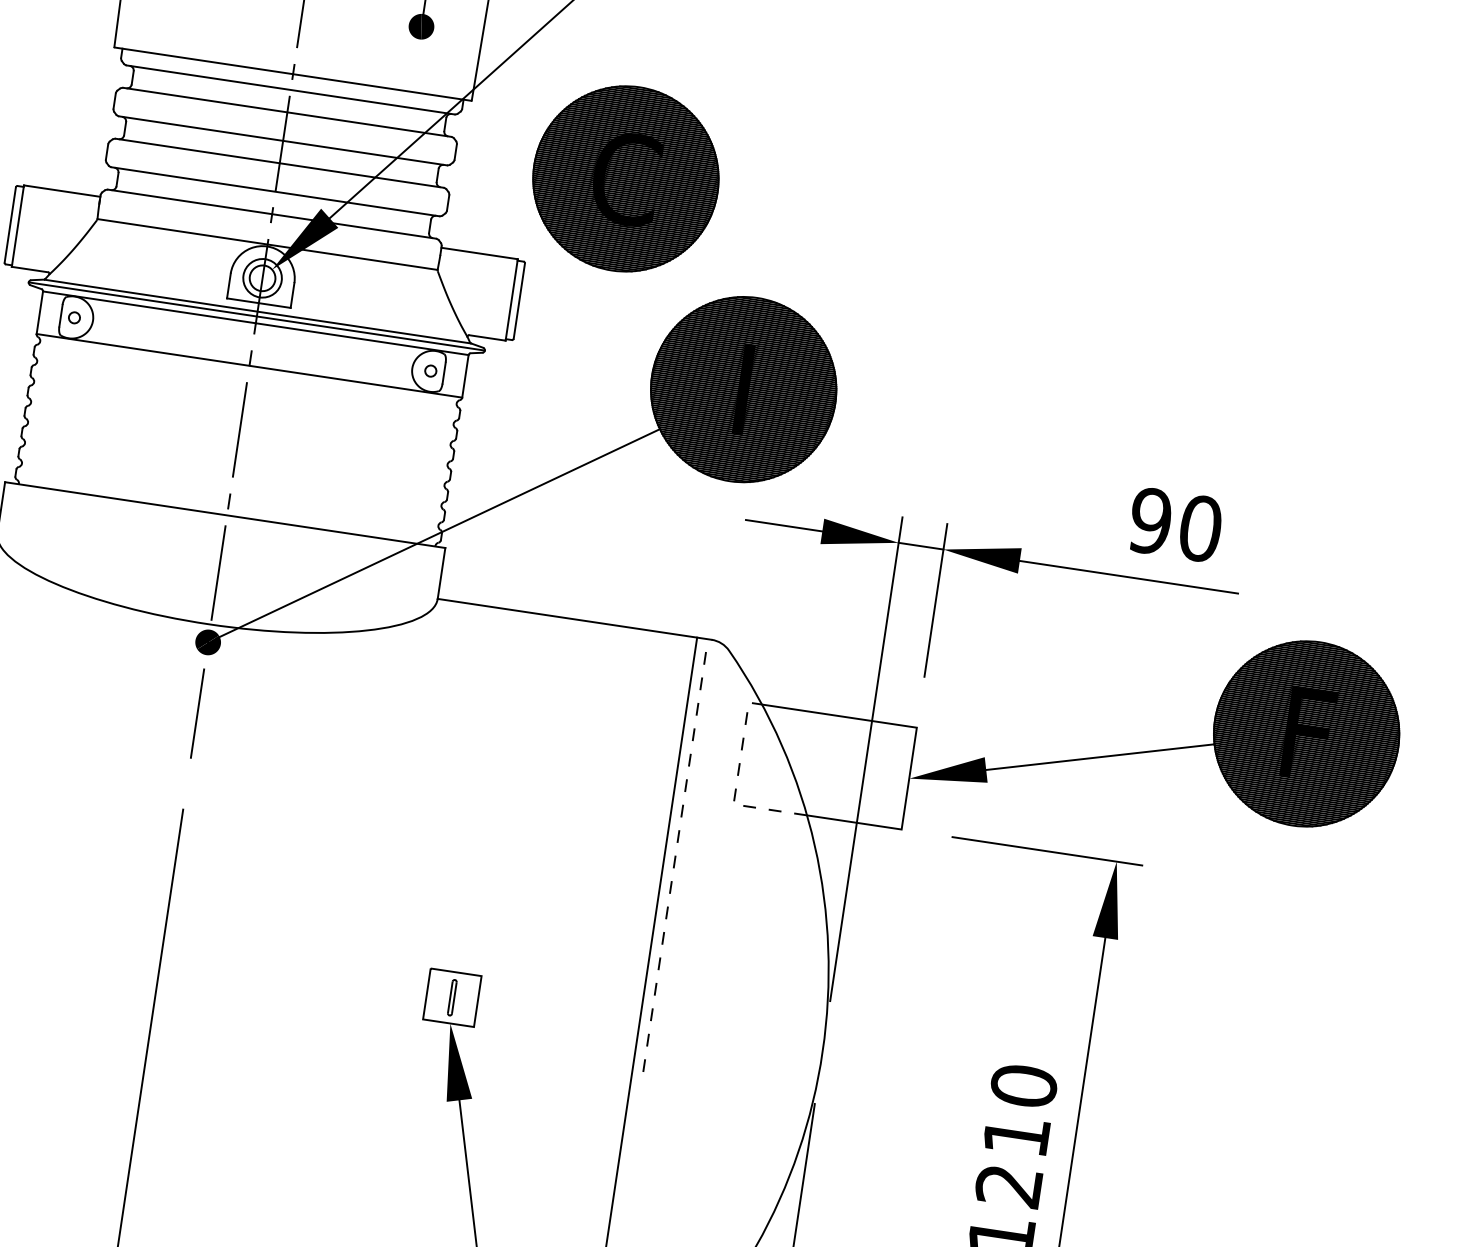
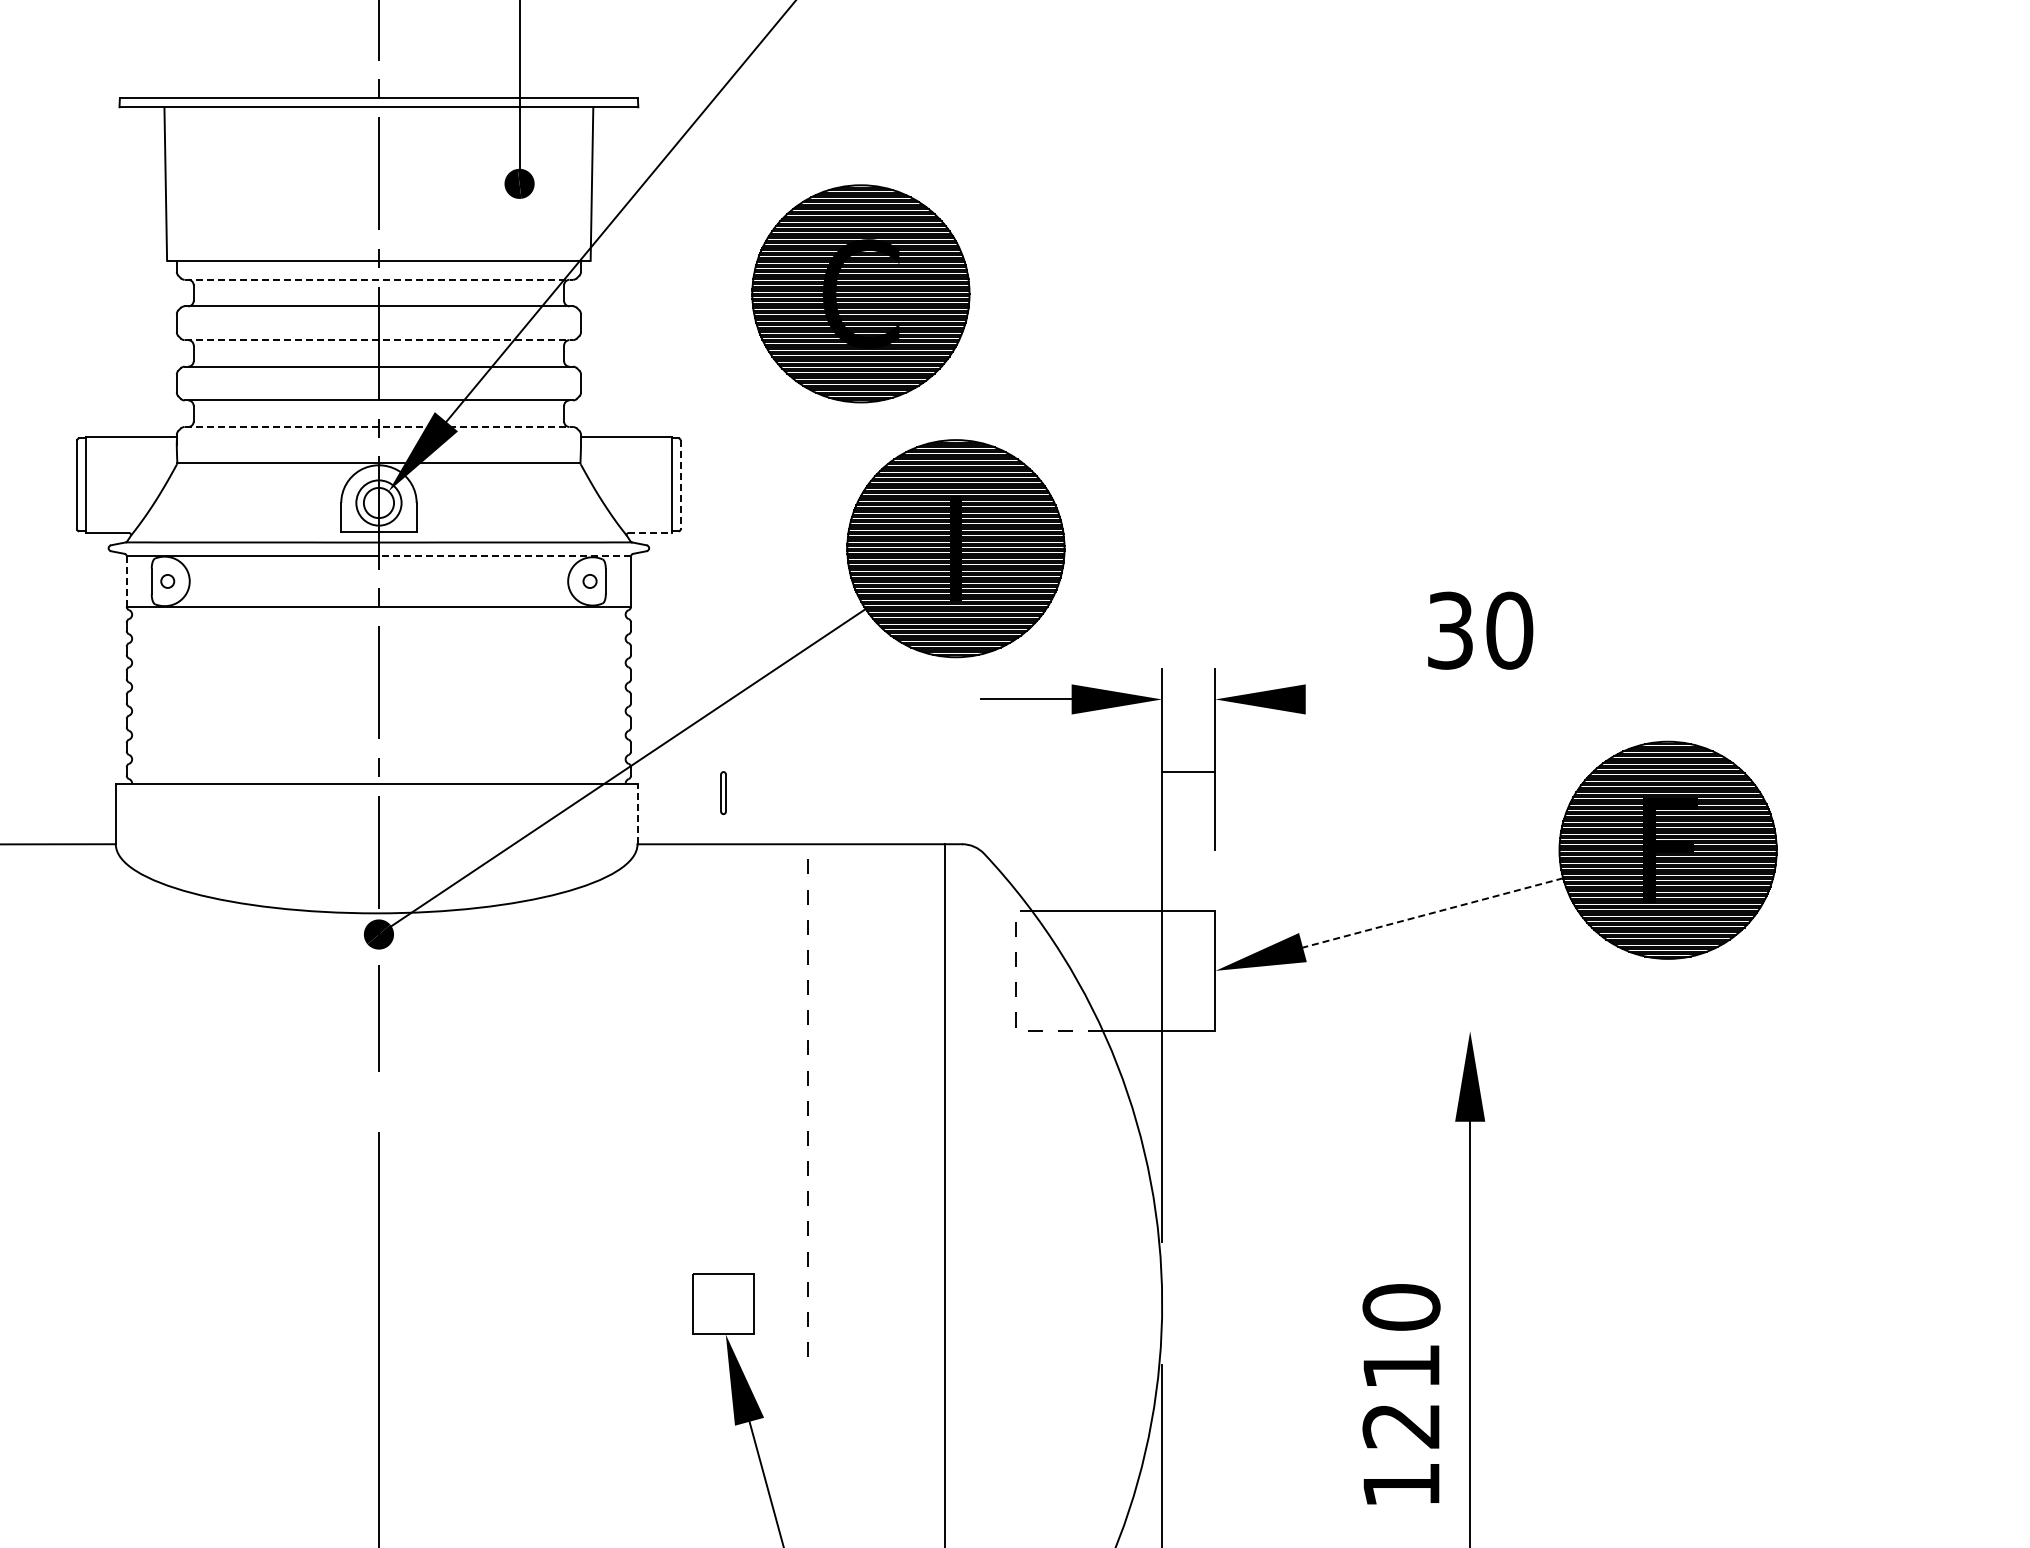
line: (291, 89) -> (379, 279), solid -> dashed
line: (283, 141) -> (379, 340), solid -> dashed
part: (625, 178) -> (860, 293), moved
line: (272, 214) -> (379, 427), solid -> dashed
line: (519, 300) -> (680, 484), solid -> dashed
line: (39, 313) -> (126, 582), solid -> dashed
line: (256, 316) -> (378, 548), removed
line: (487, 338) -> (649, 533), solid -> dashed
line: (361, 339) -> (504, 556), solid -> dashed
text: (1150, 521) -> (1450, 630), 90 -> 30
line: (920, 546) -> (1188, 772), moved
line: (441, 572) -> (637, 813), solid -> dashed
line: (1128, 577) -> (1434, 699), removed
line: (1100, 756) -> (1433, 912), solid -> dashed
line: (1046, 851) -> (1387, 1031), removed
line: (674, 861) -> (807, 1107), moved
part: (452, 997) -> (723, 792), moved

